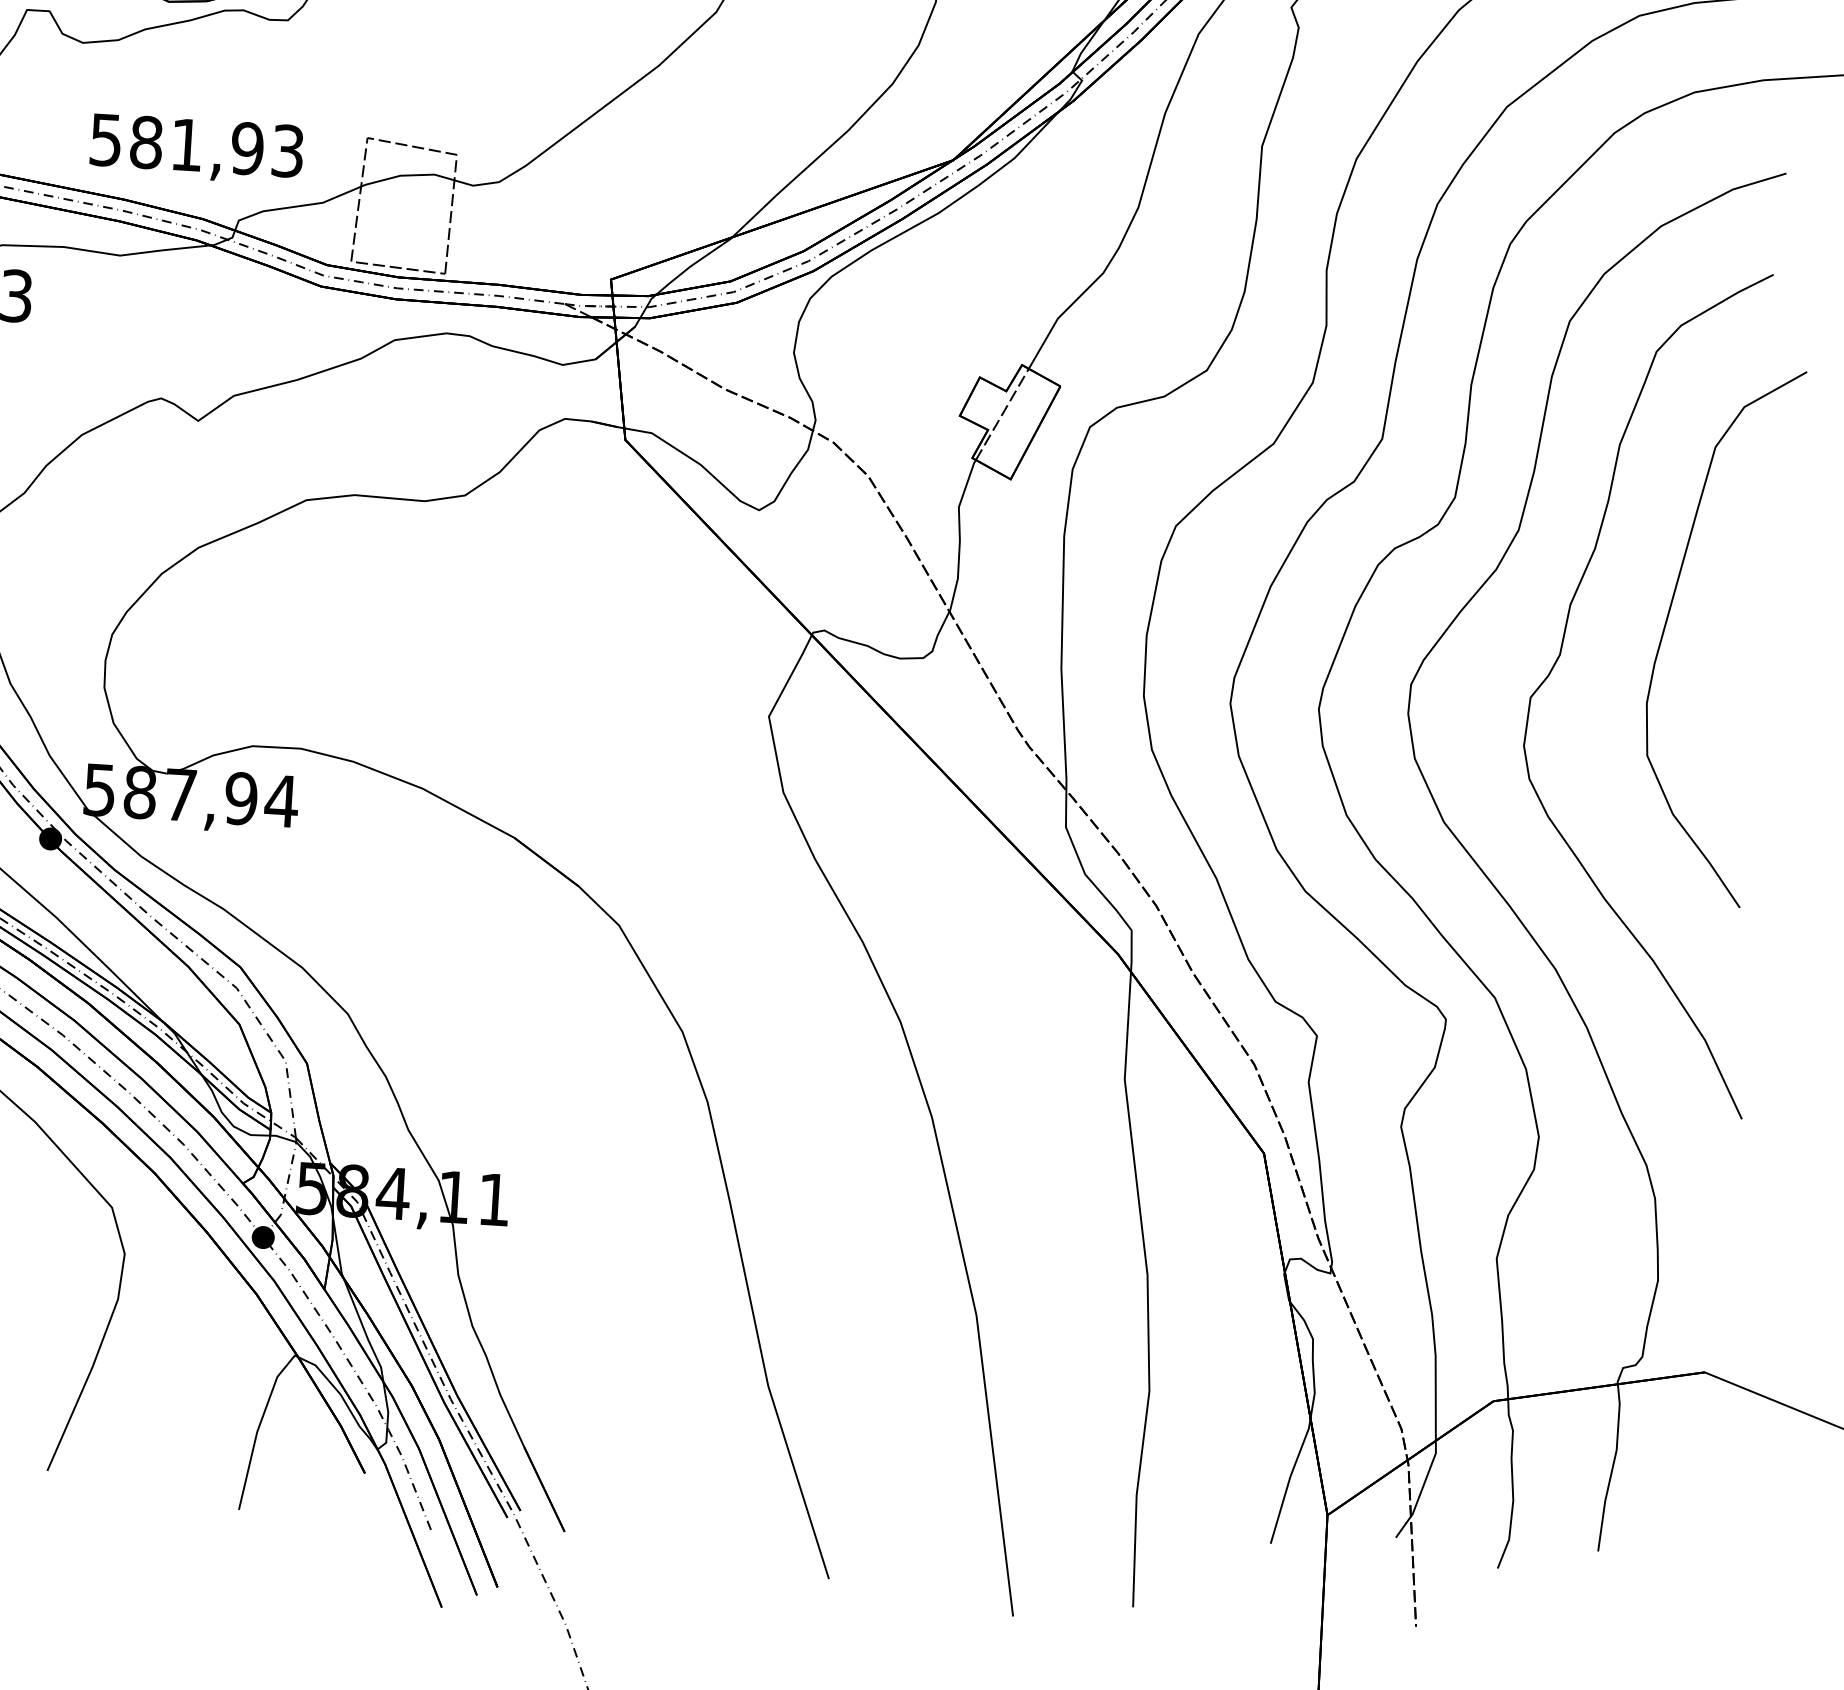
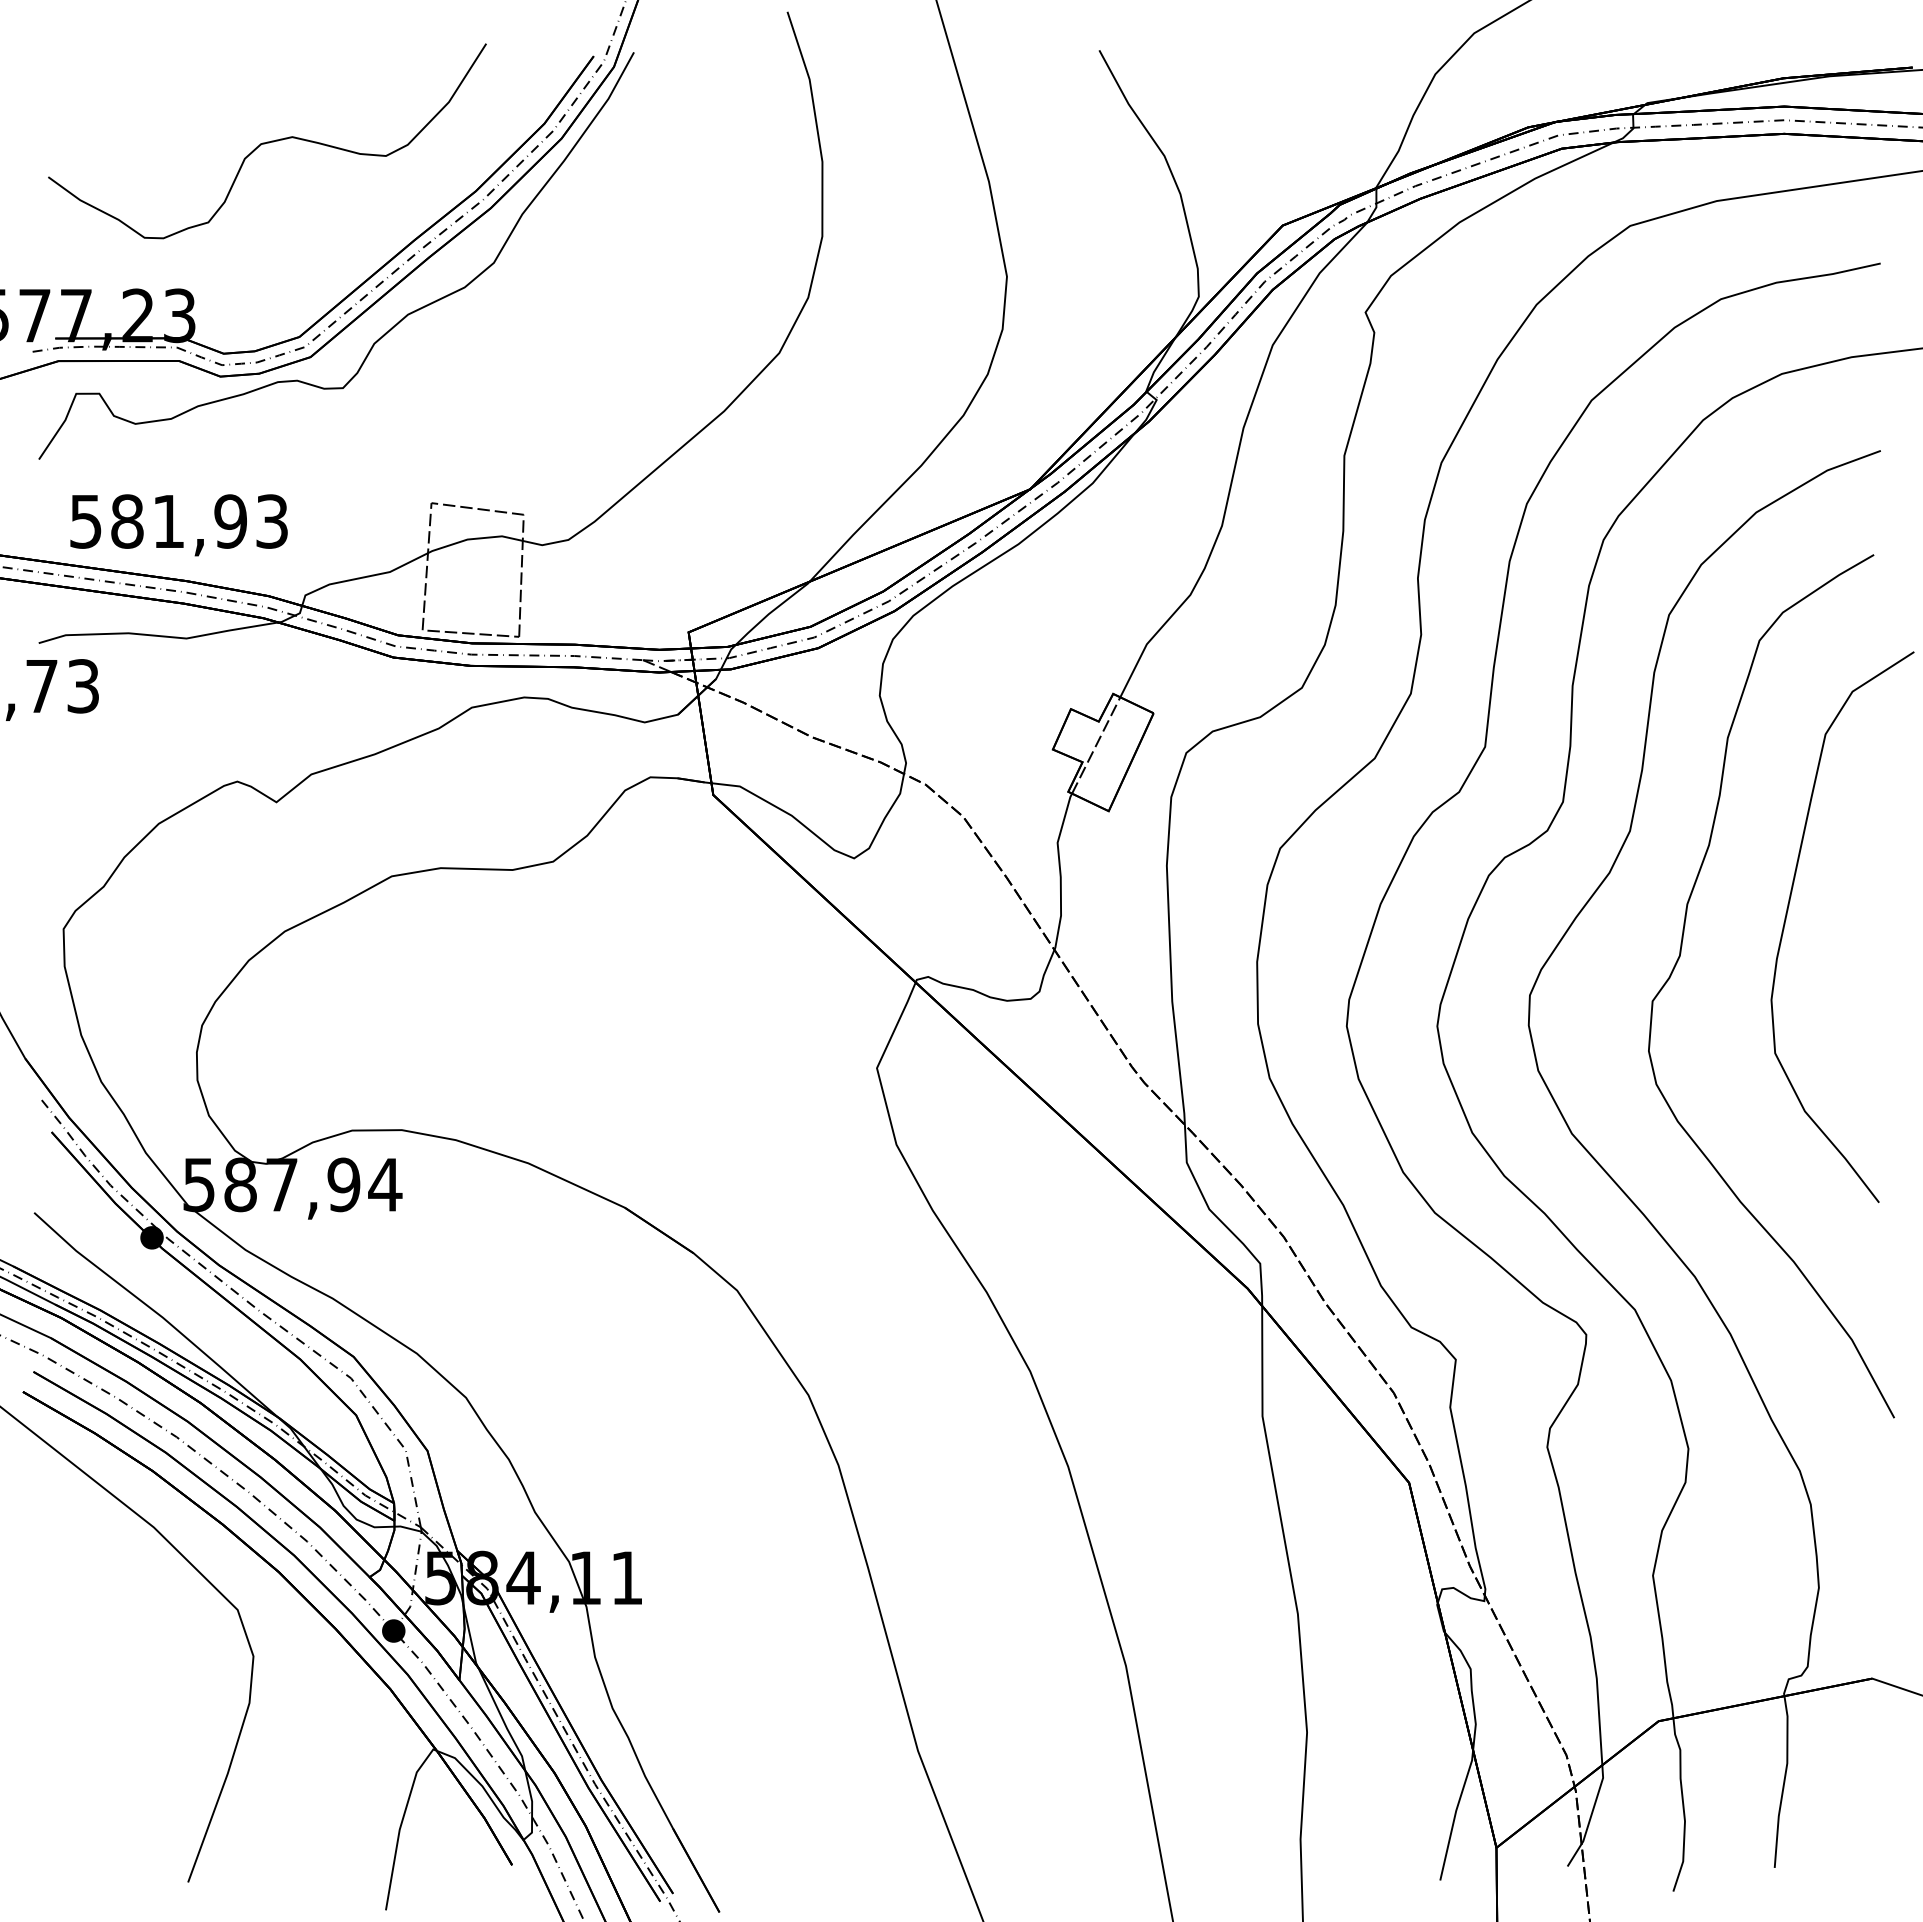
text: (196, 149) -> (178, 525), moved

